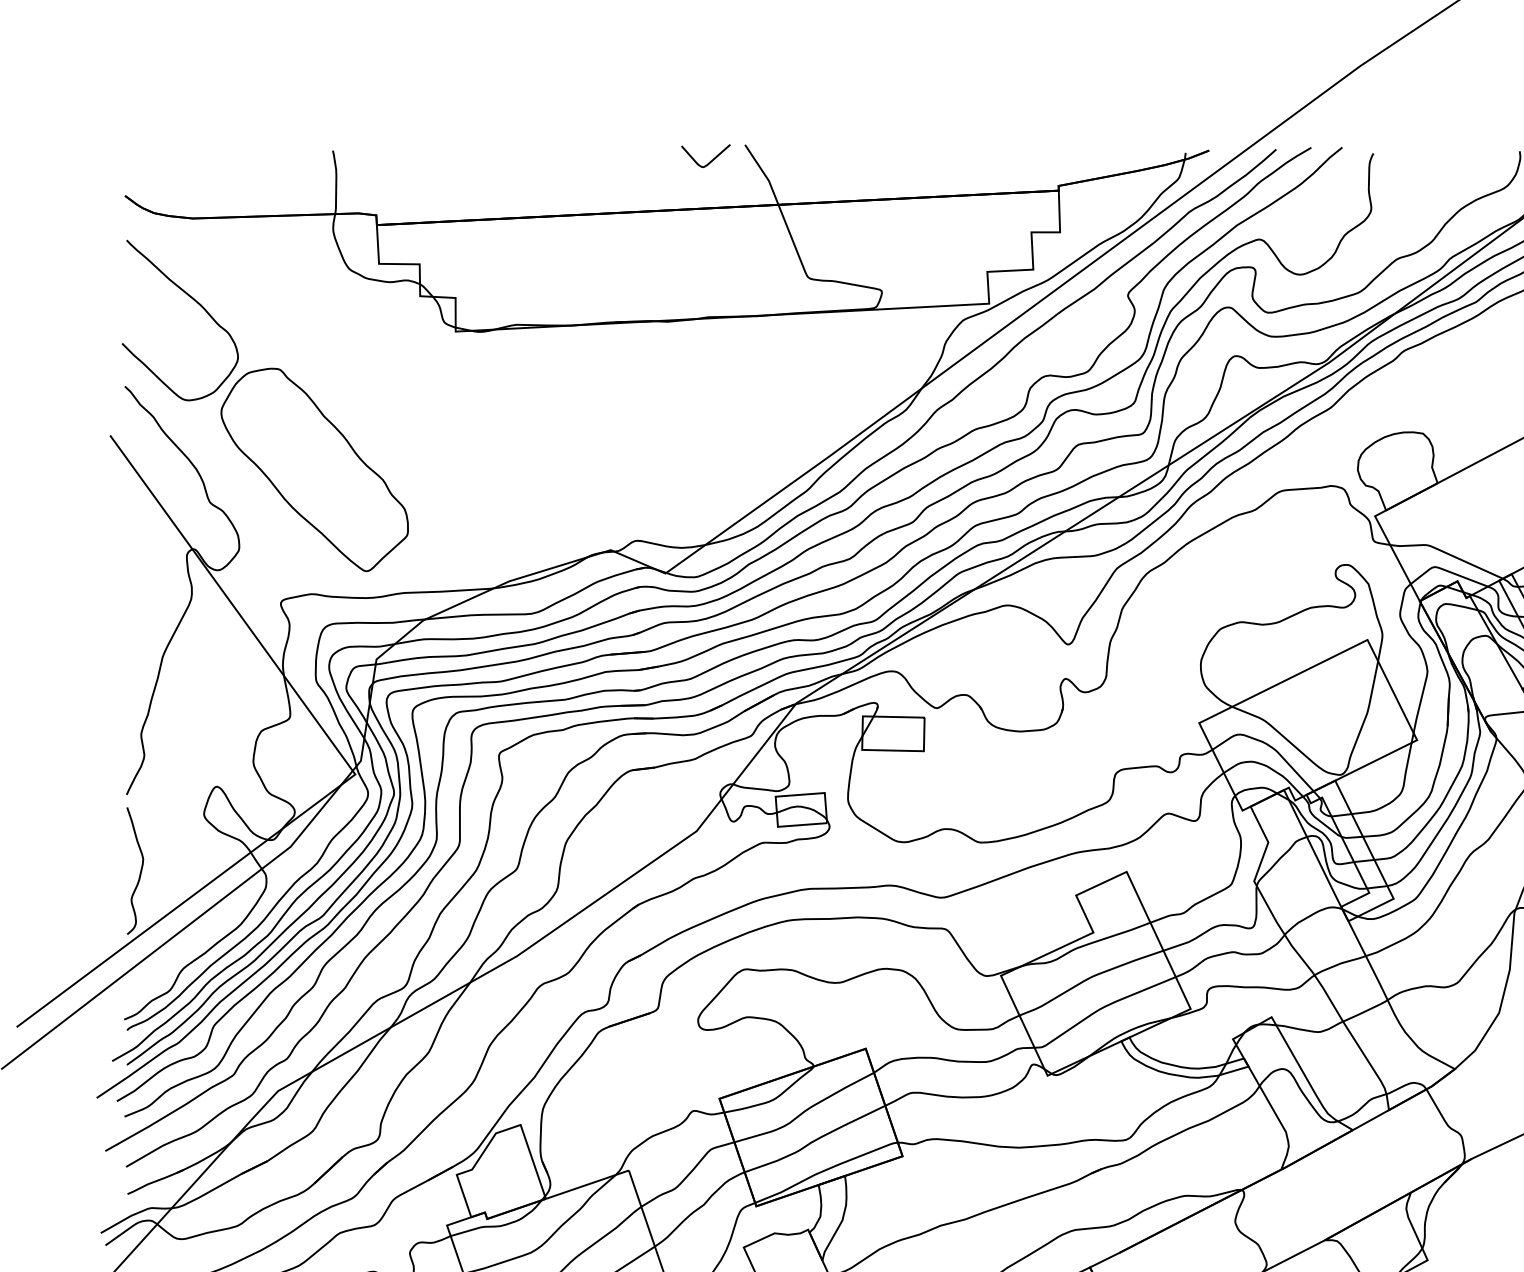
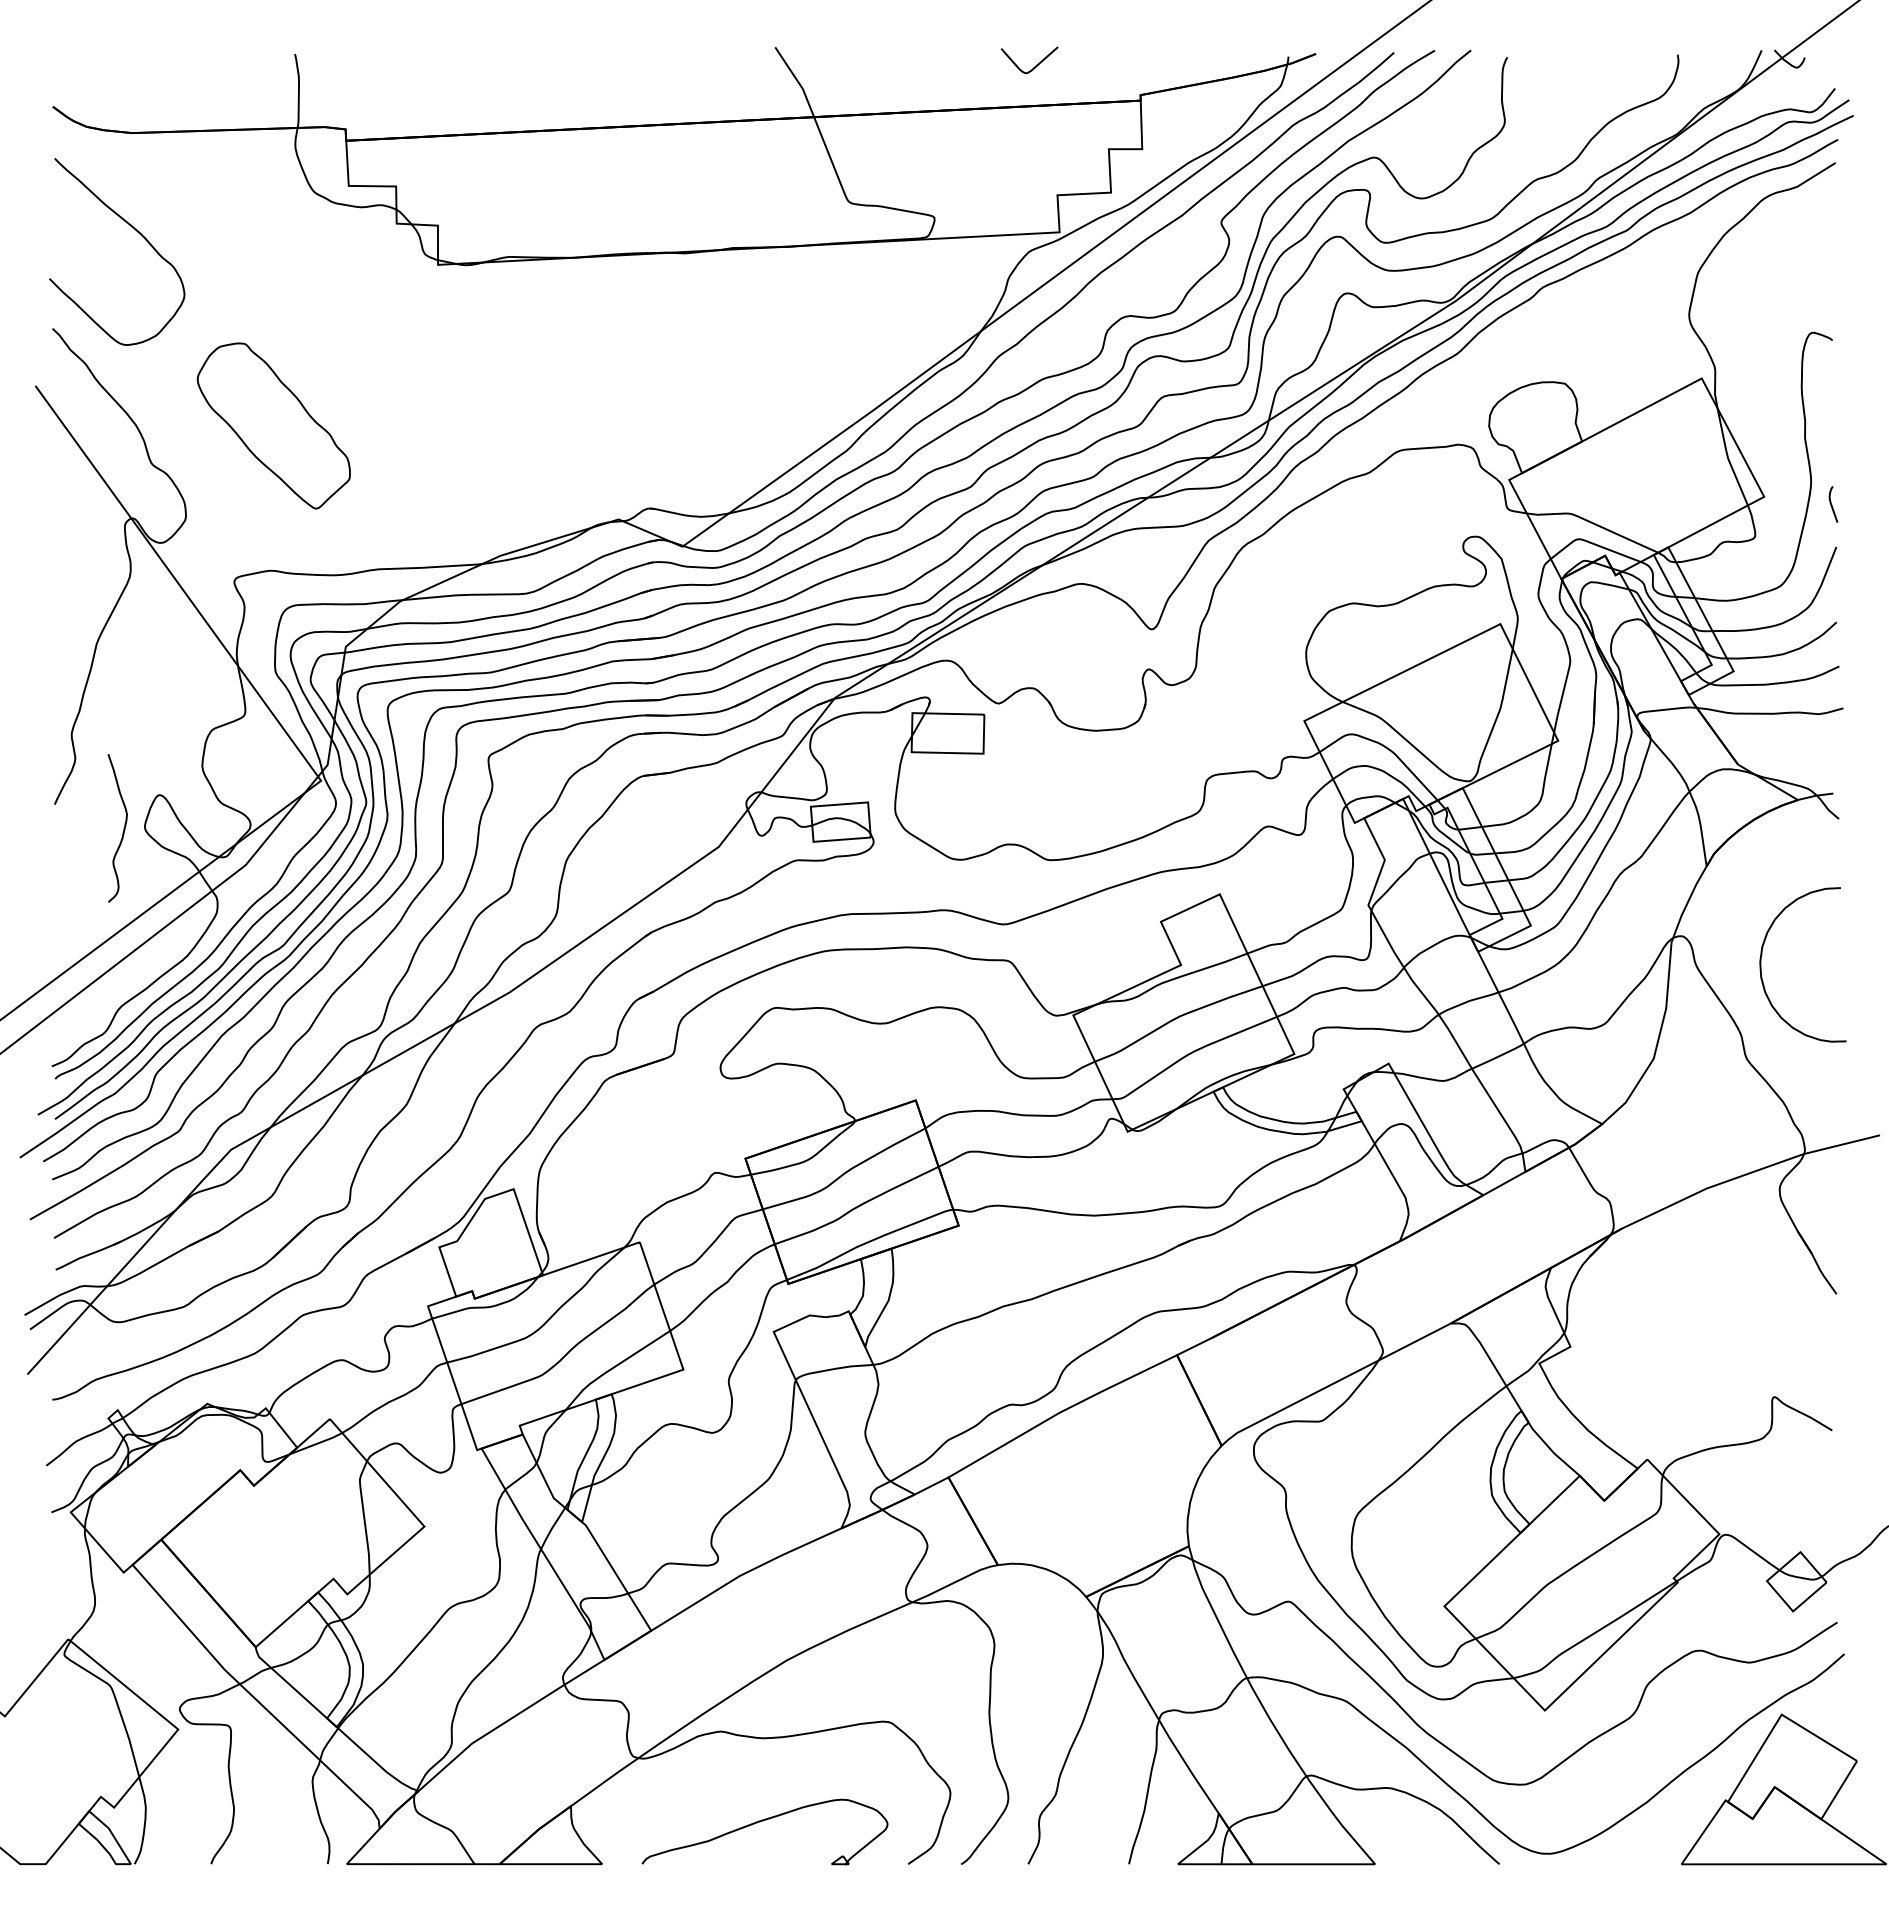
curve: (710, 160) -> (1035, 65), moved
part: (314, 469) -> (273, 425), size x0.7
curve: (140, 871) -> (123, 828), moved

